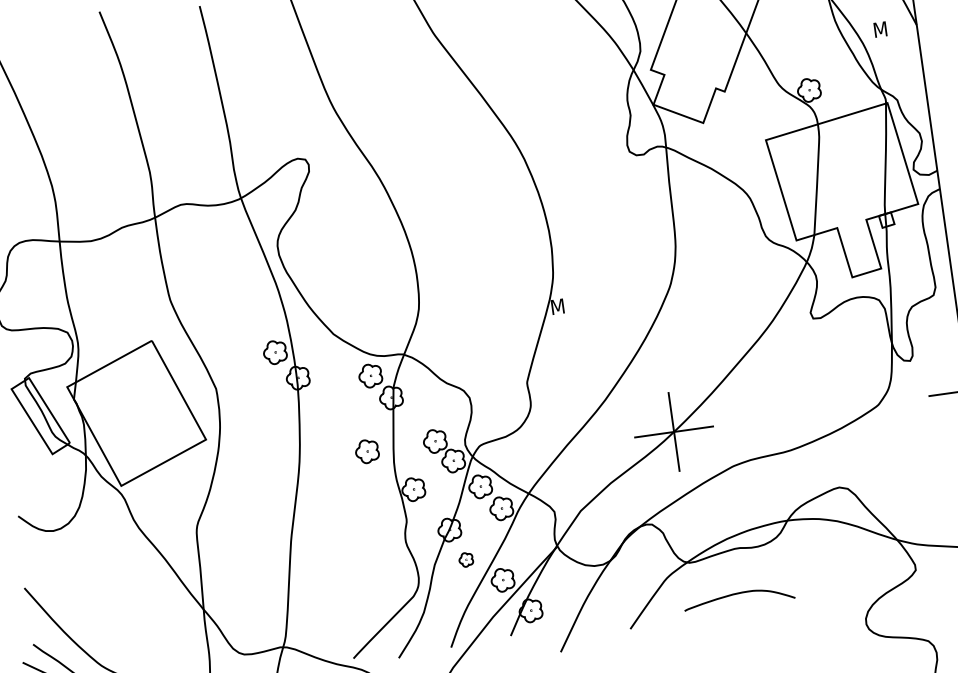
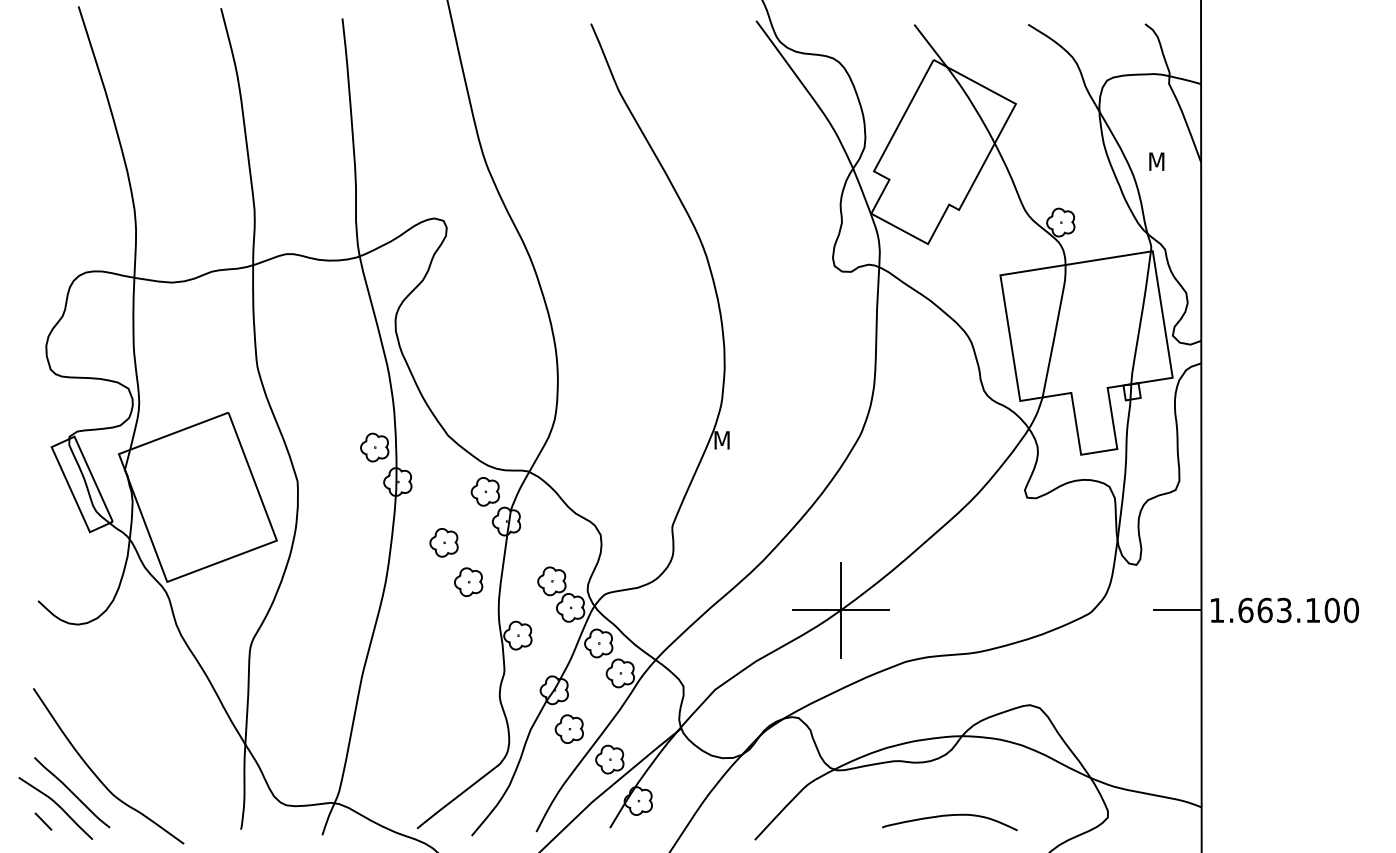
part: (342, 422) -> (443, 542), added
part: (465, 559) -> (568, 728), size x1.67
curve: (738, 594) -> (949, 816), moved

